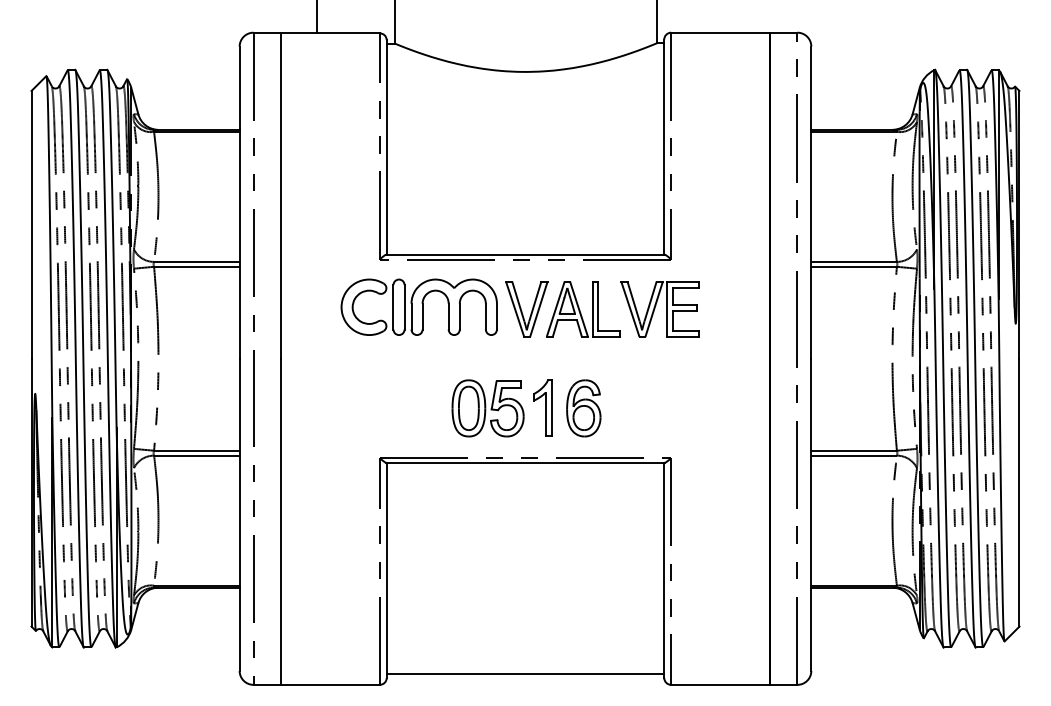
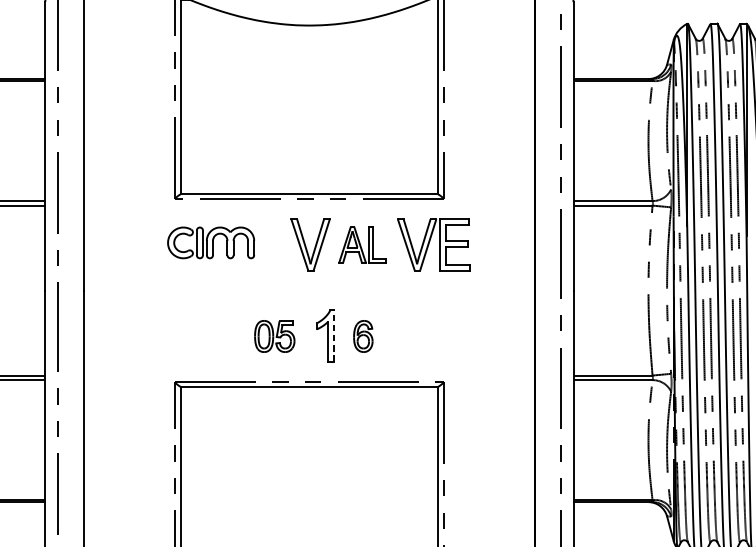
part: (418, 306) -> (210, 242), size x0.6
part: (583, 309) -> (362, 245), size x0.7
part: (487, 408) -> (274, 336), size x0.6
line: (552, 408) -> (334, 336), solid -> dashed
part: (583, 408) -> (362, 336), size x0.6

